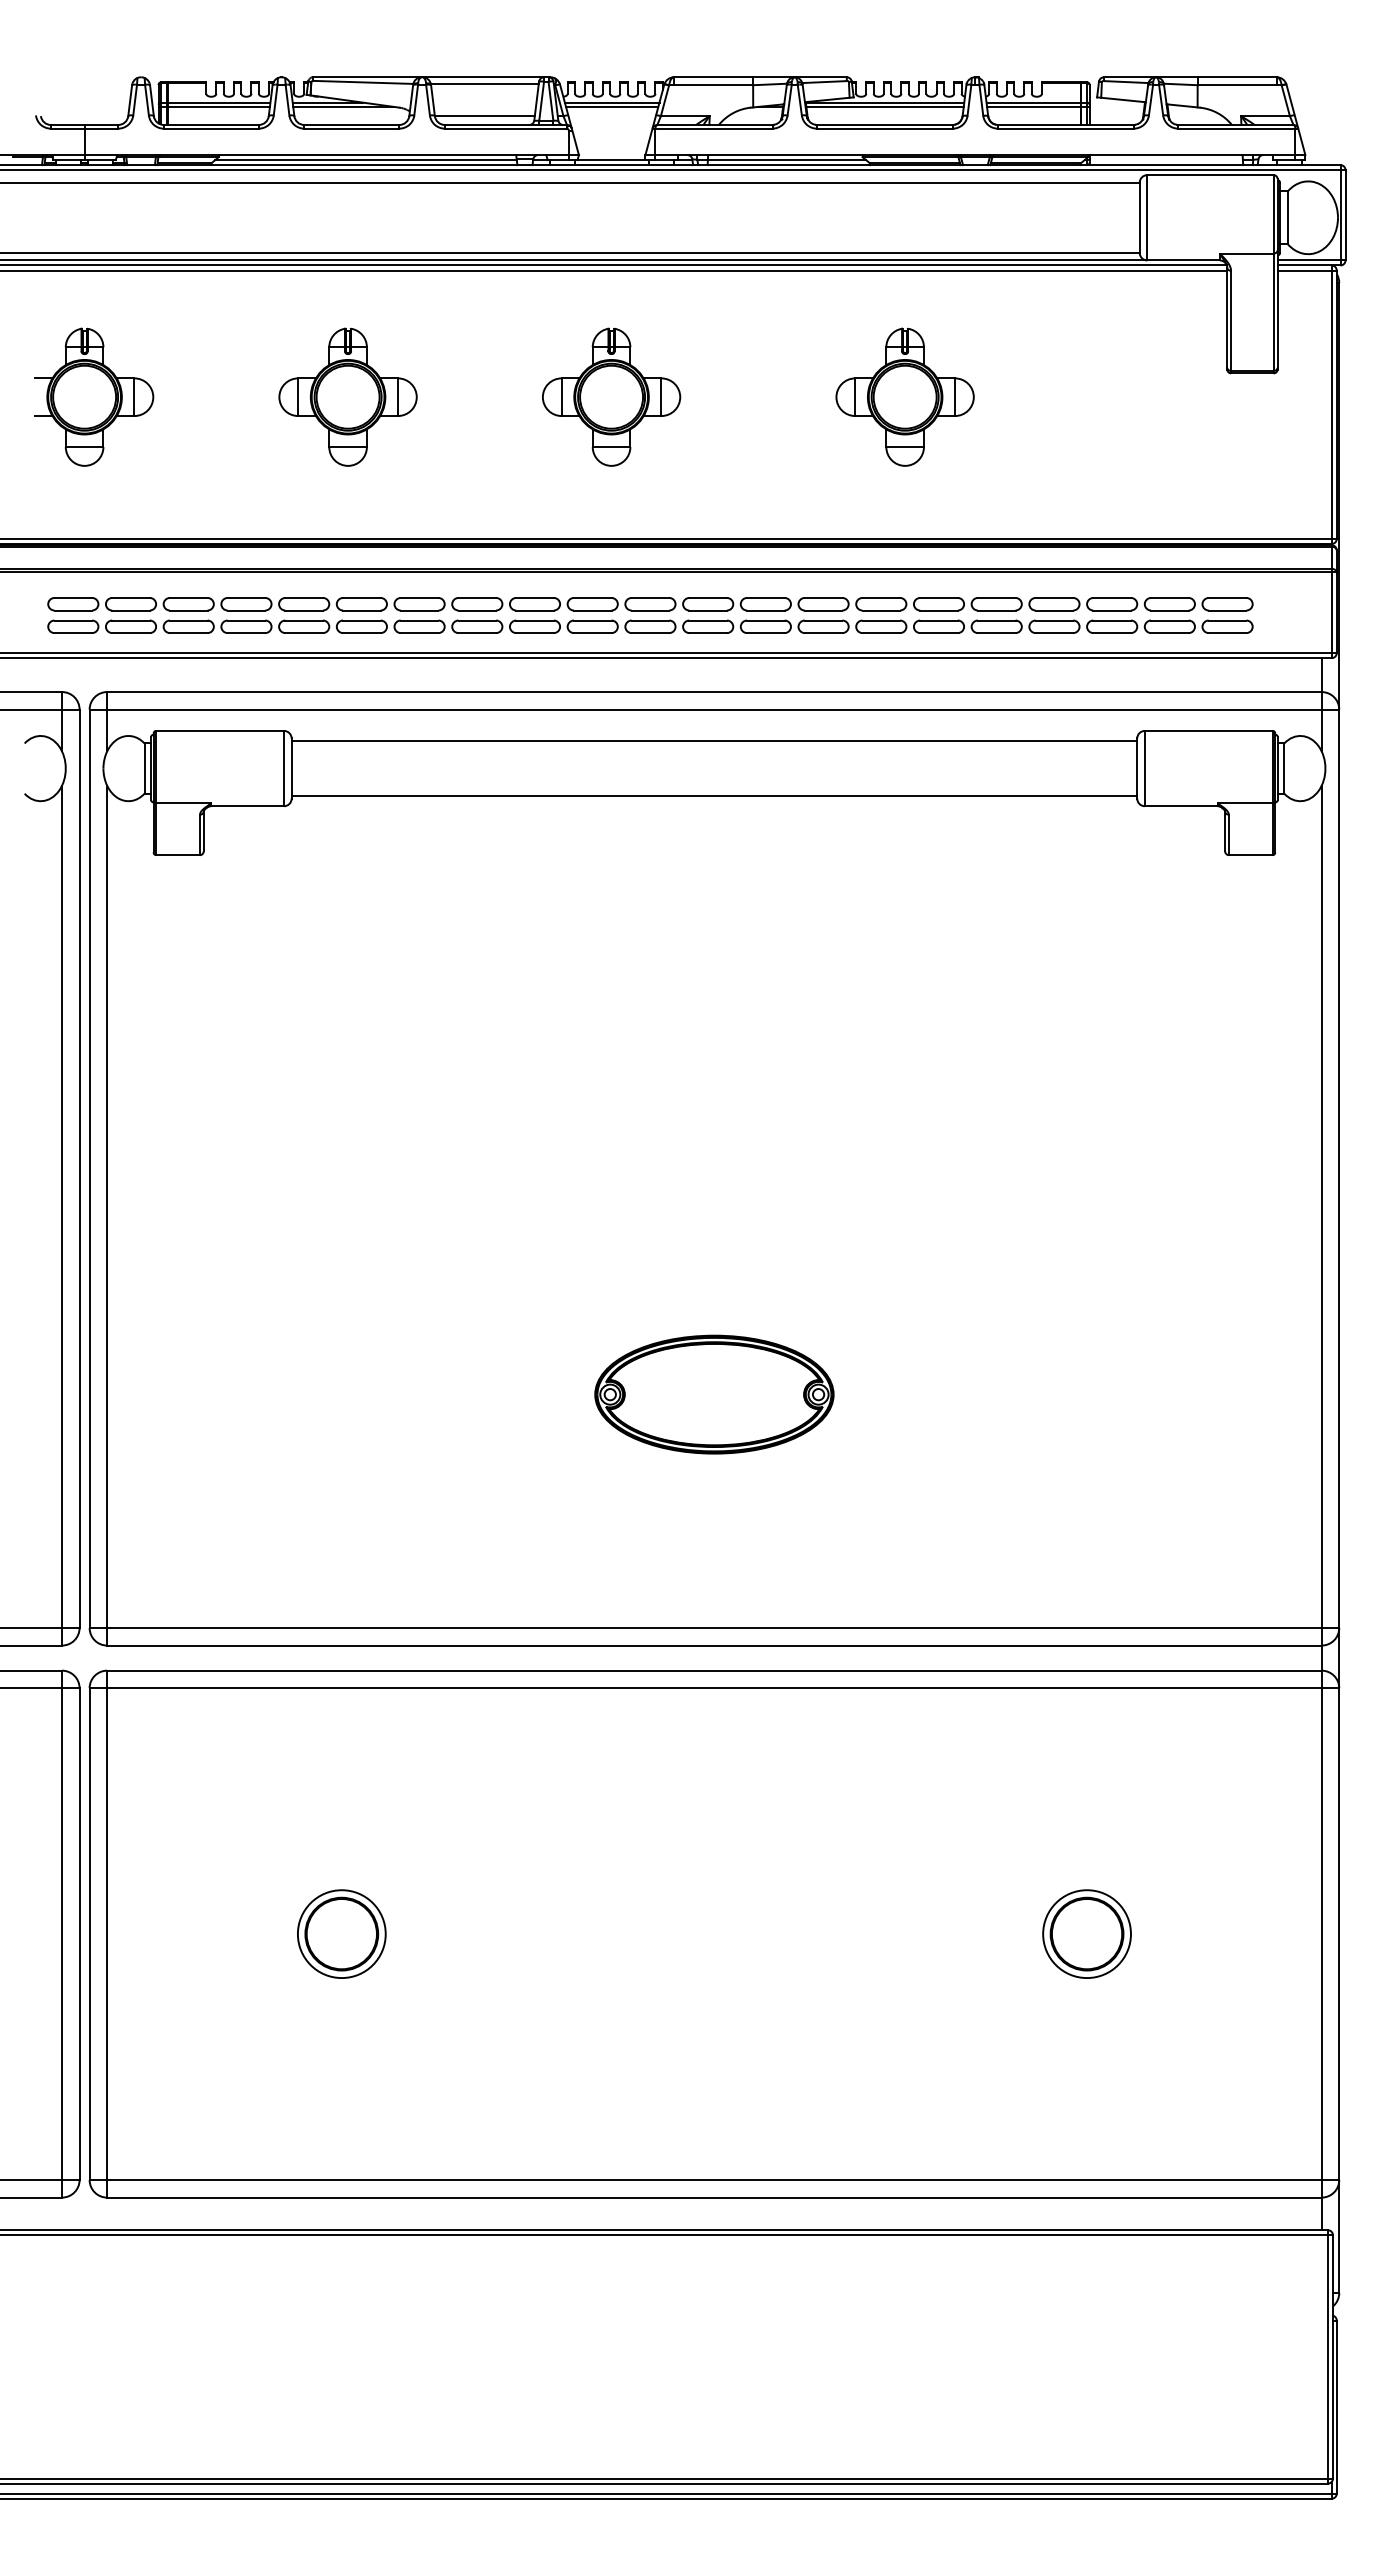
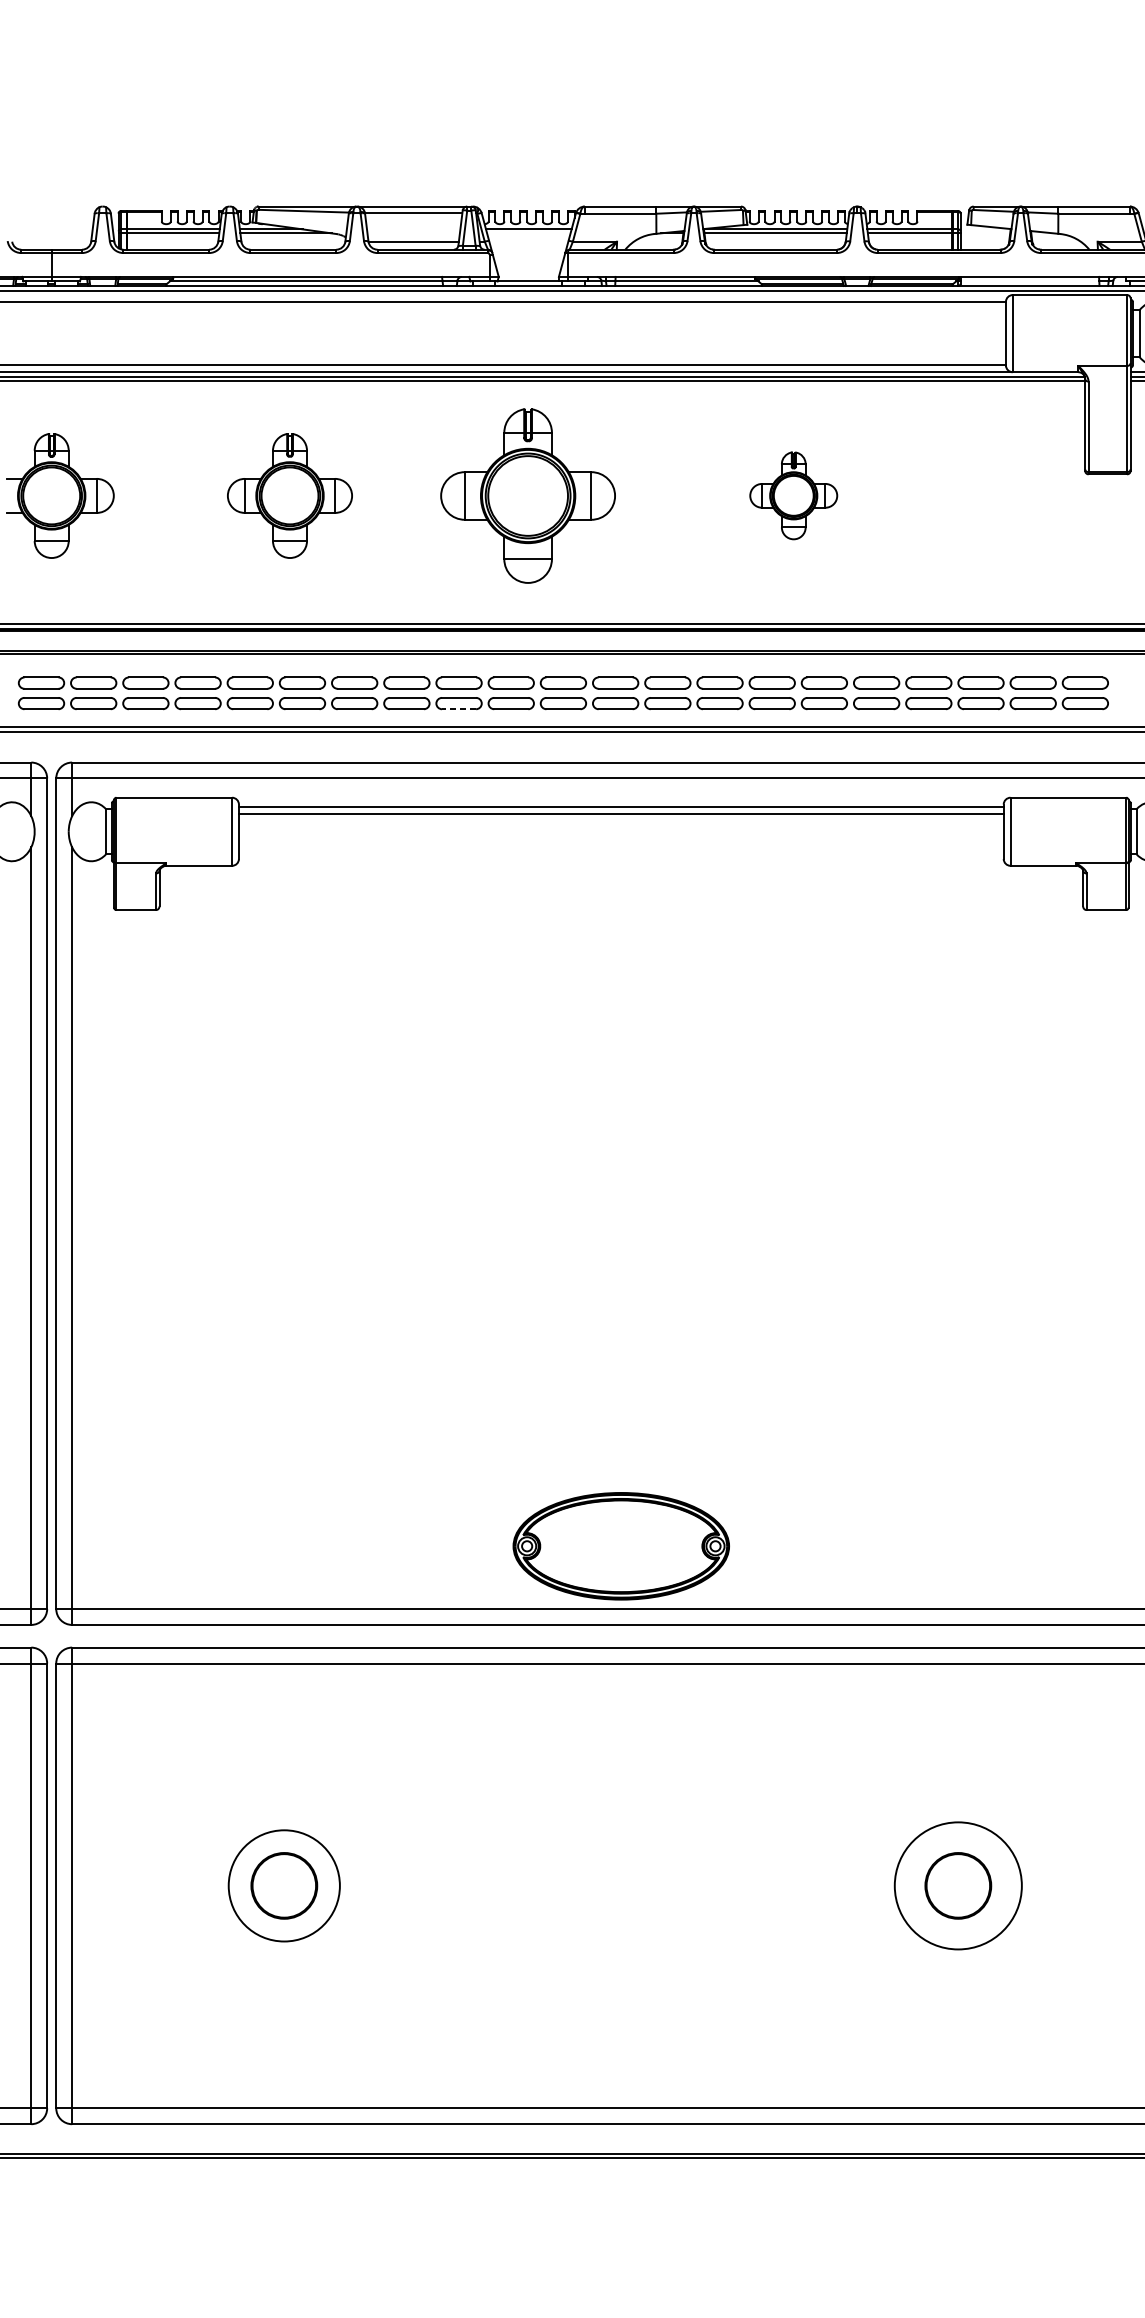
line: (612, 106) -> (529, 232), removed
part: (611, 396) -> (528, 495), size x1.4
part: (904, 396) -> (793, 495), size x0.7
line: (535, 633) -> (459, 709), solid -> dashed
line: (714, 796) -> (621, 814), moved
part: (714, 1394) -> (621, 1546), moved
circle: (341, 1934) -> (284, 1886), size x1.4
circle: (1086, 1934) -> (957, 1886), size x1.6

